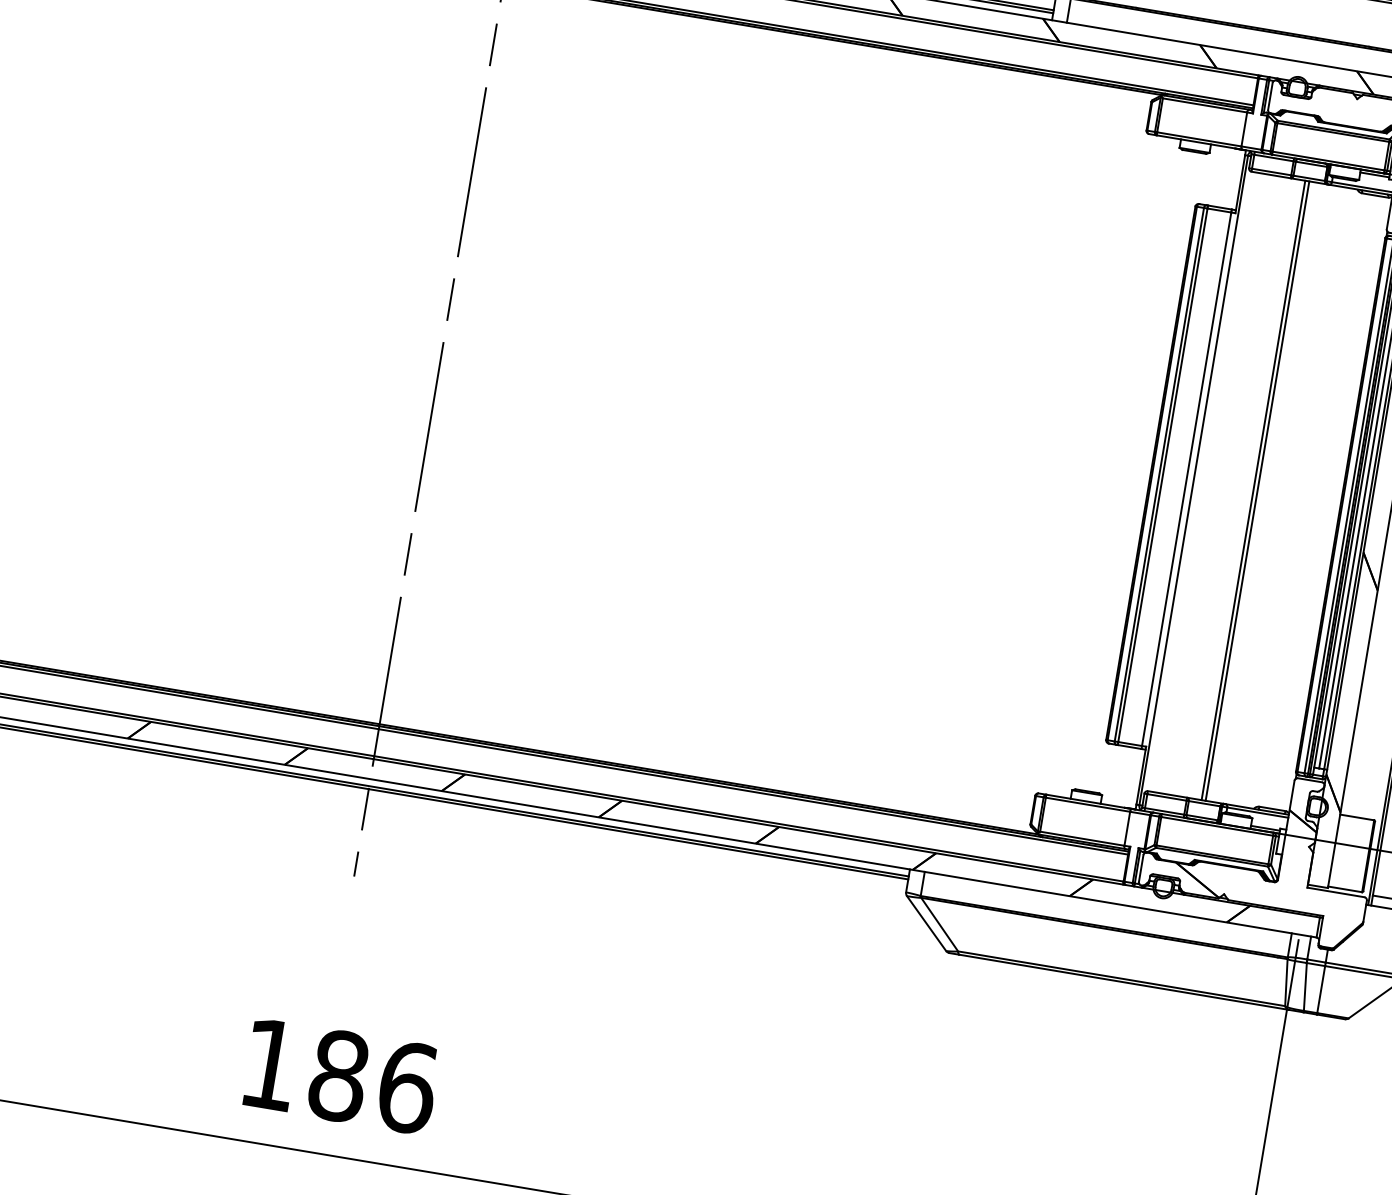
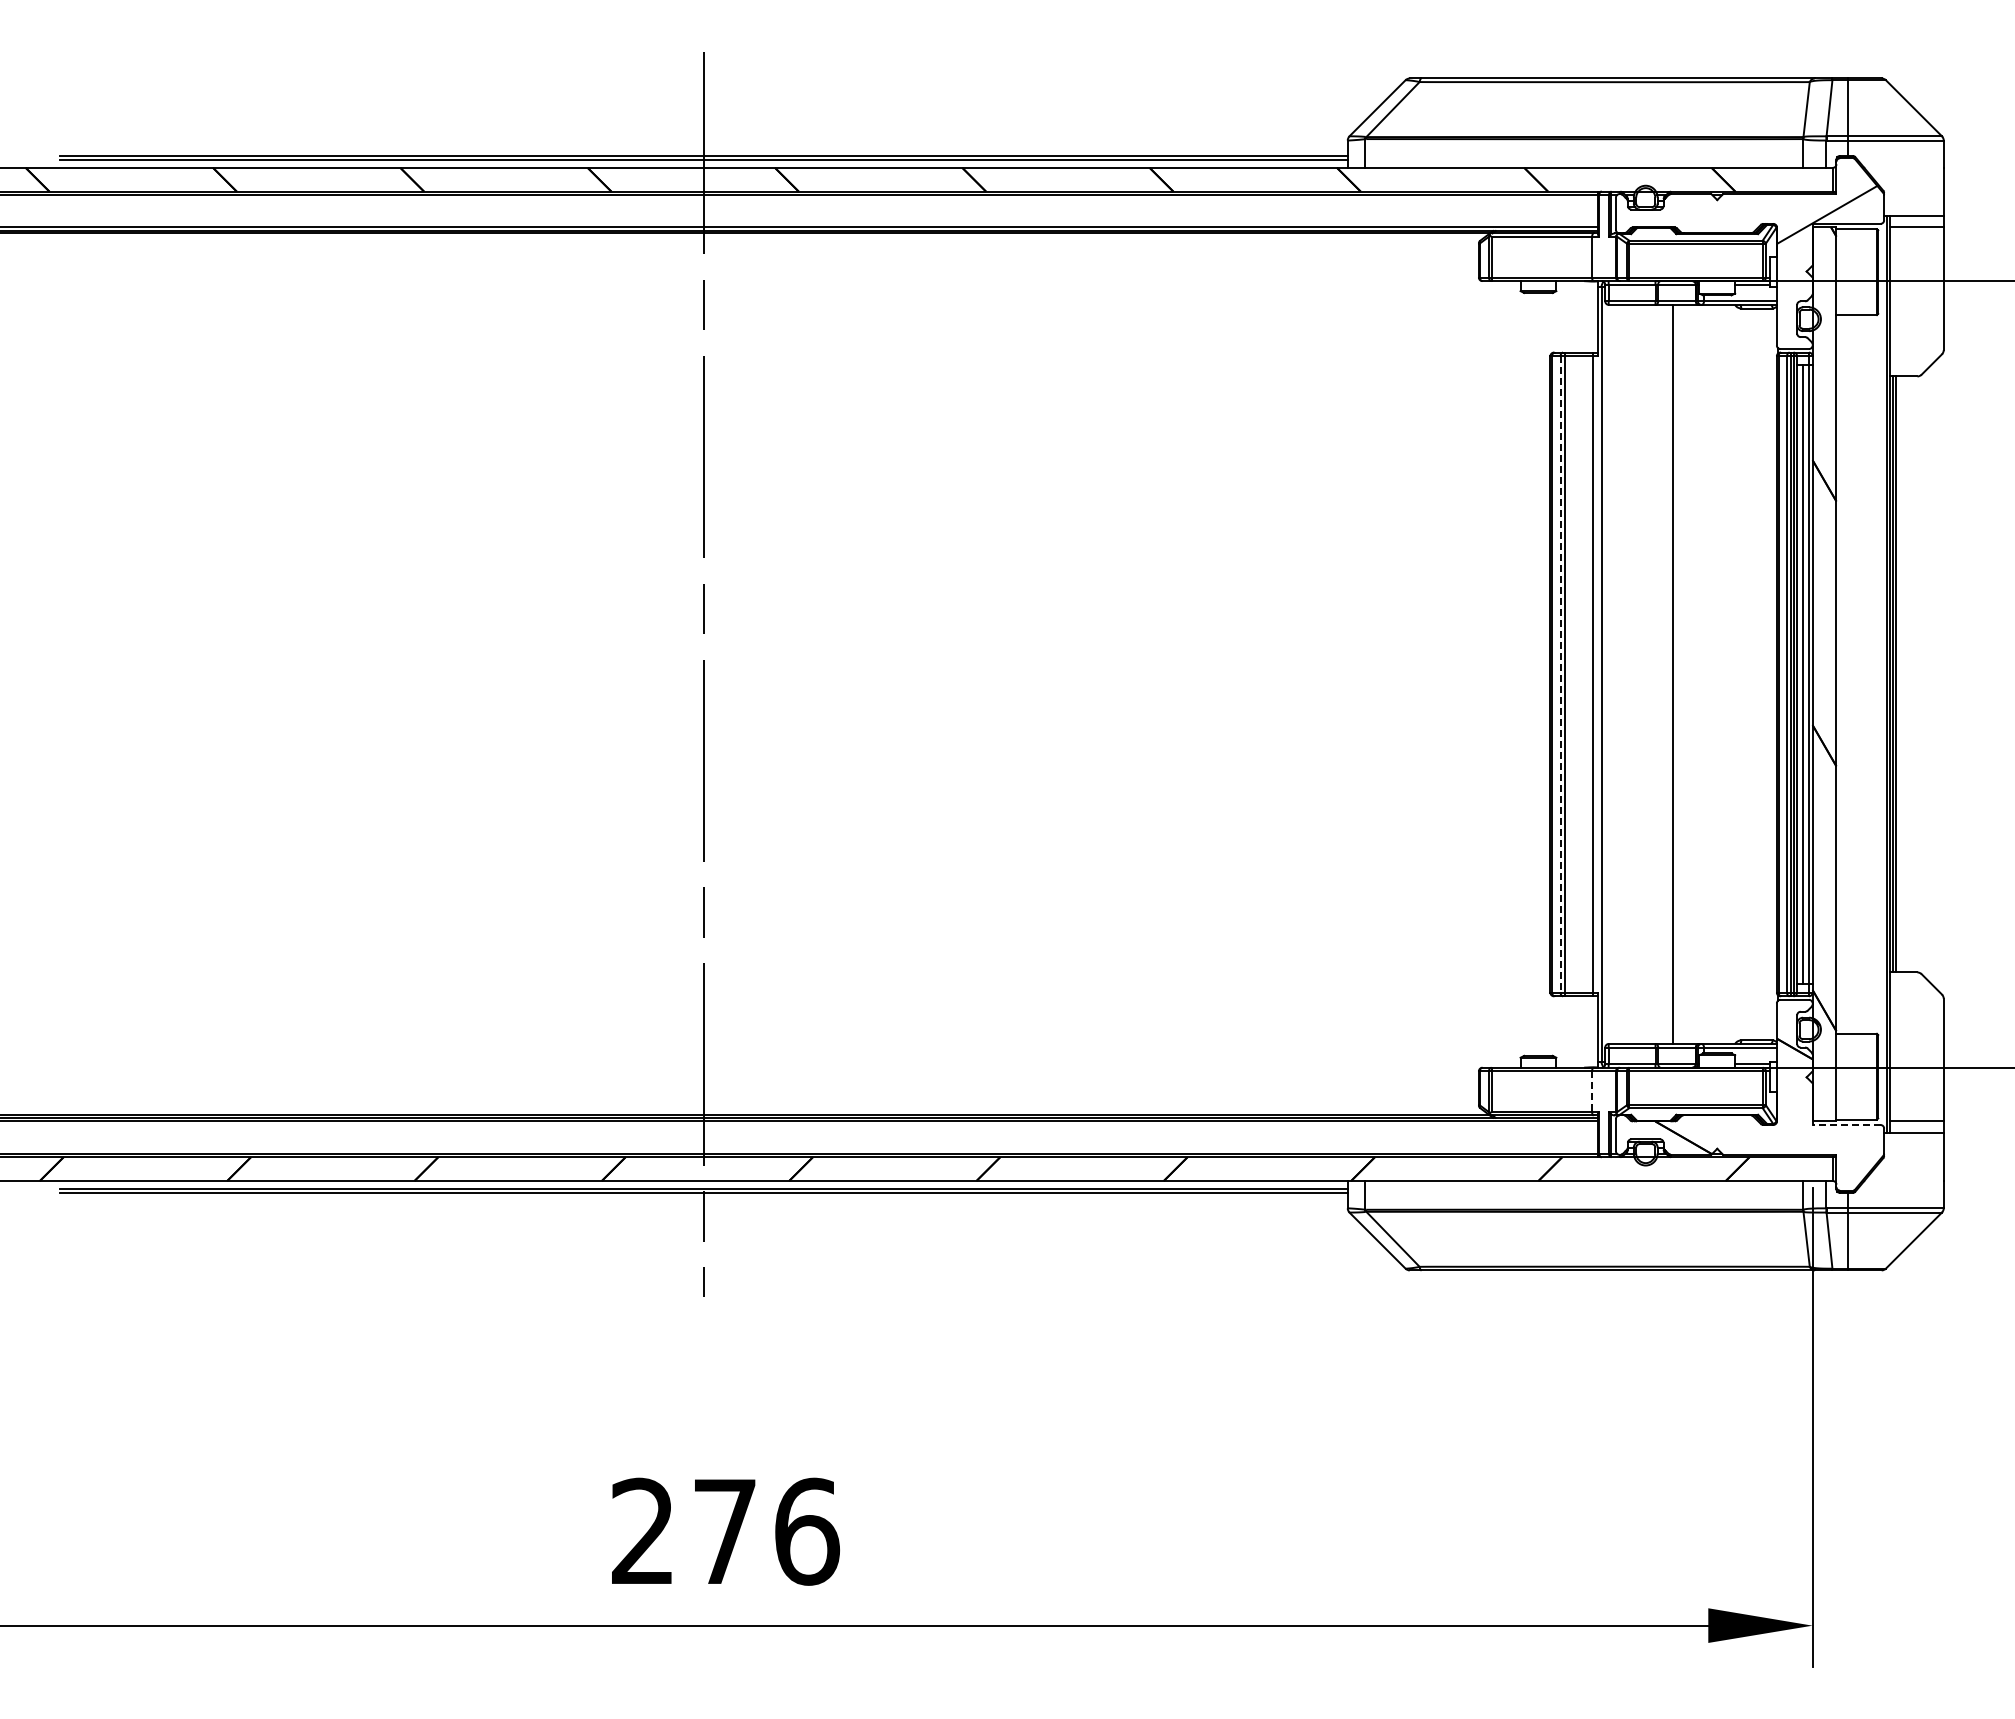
line: (1159, 474) -> (1560, 674), solid -> dashed
line: (1257, 490) -> (1677, 673), removed
line: (1127, 829) -> (1592, 1092), solid -> dashed
line: (1335, 892) -> (1846, 1125), solid -> dashed
text: (304, 1070) -> (684, 1531), 186 -> 276

